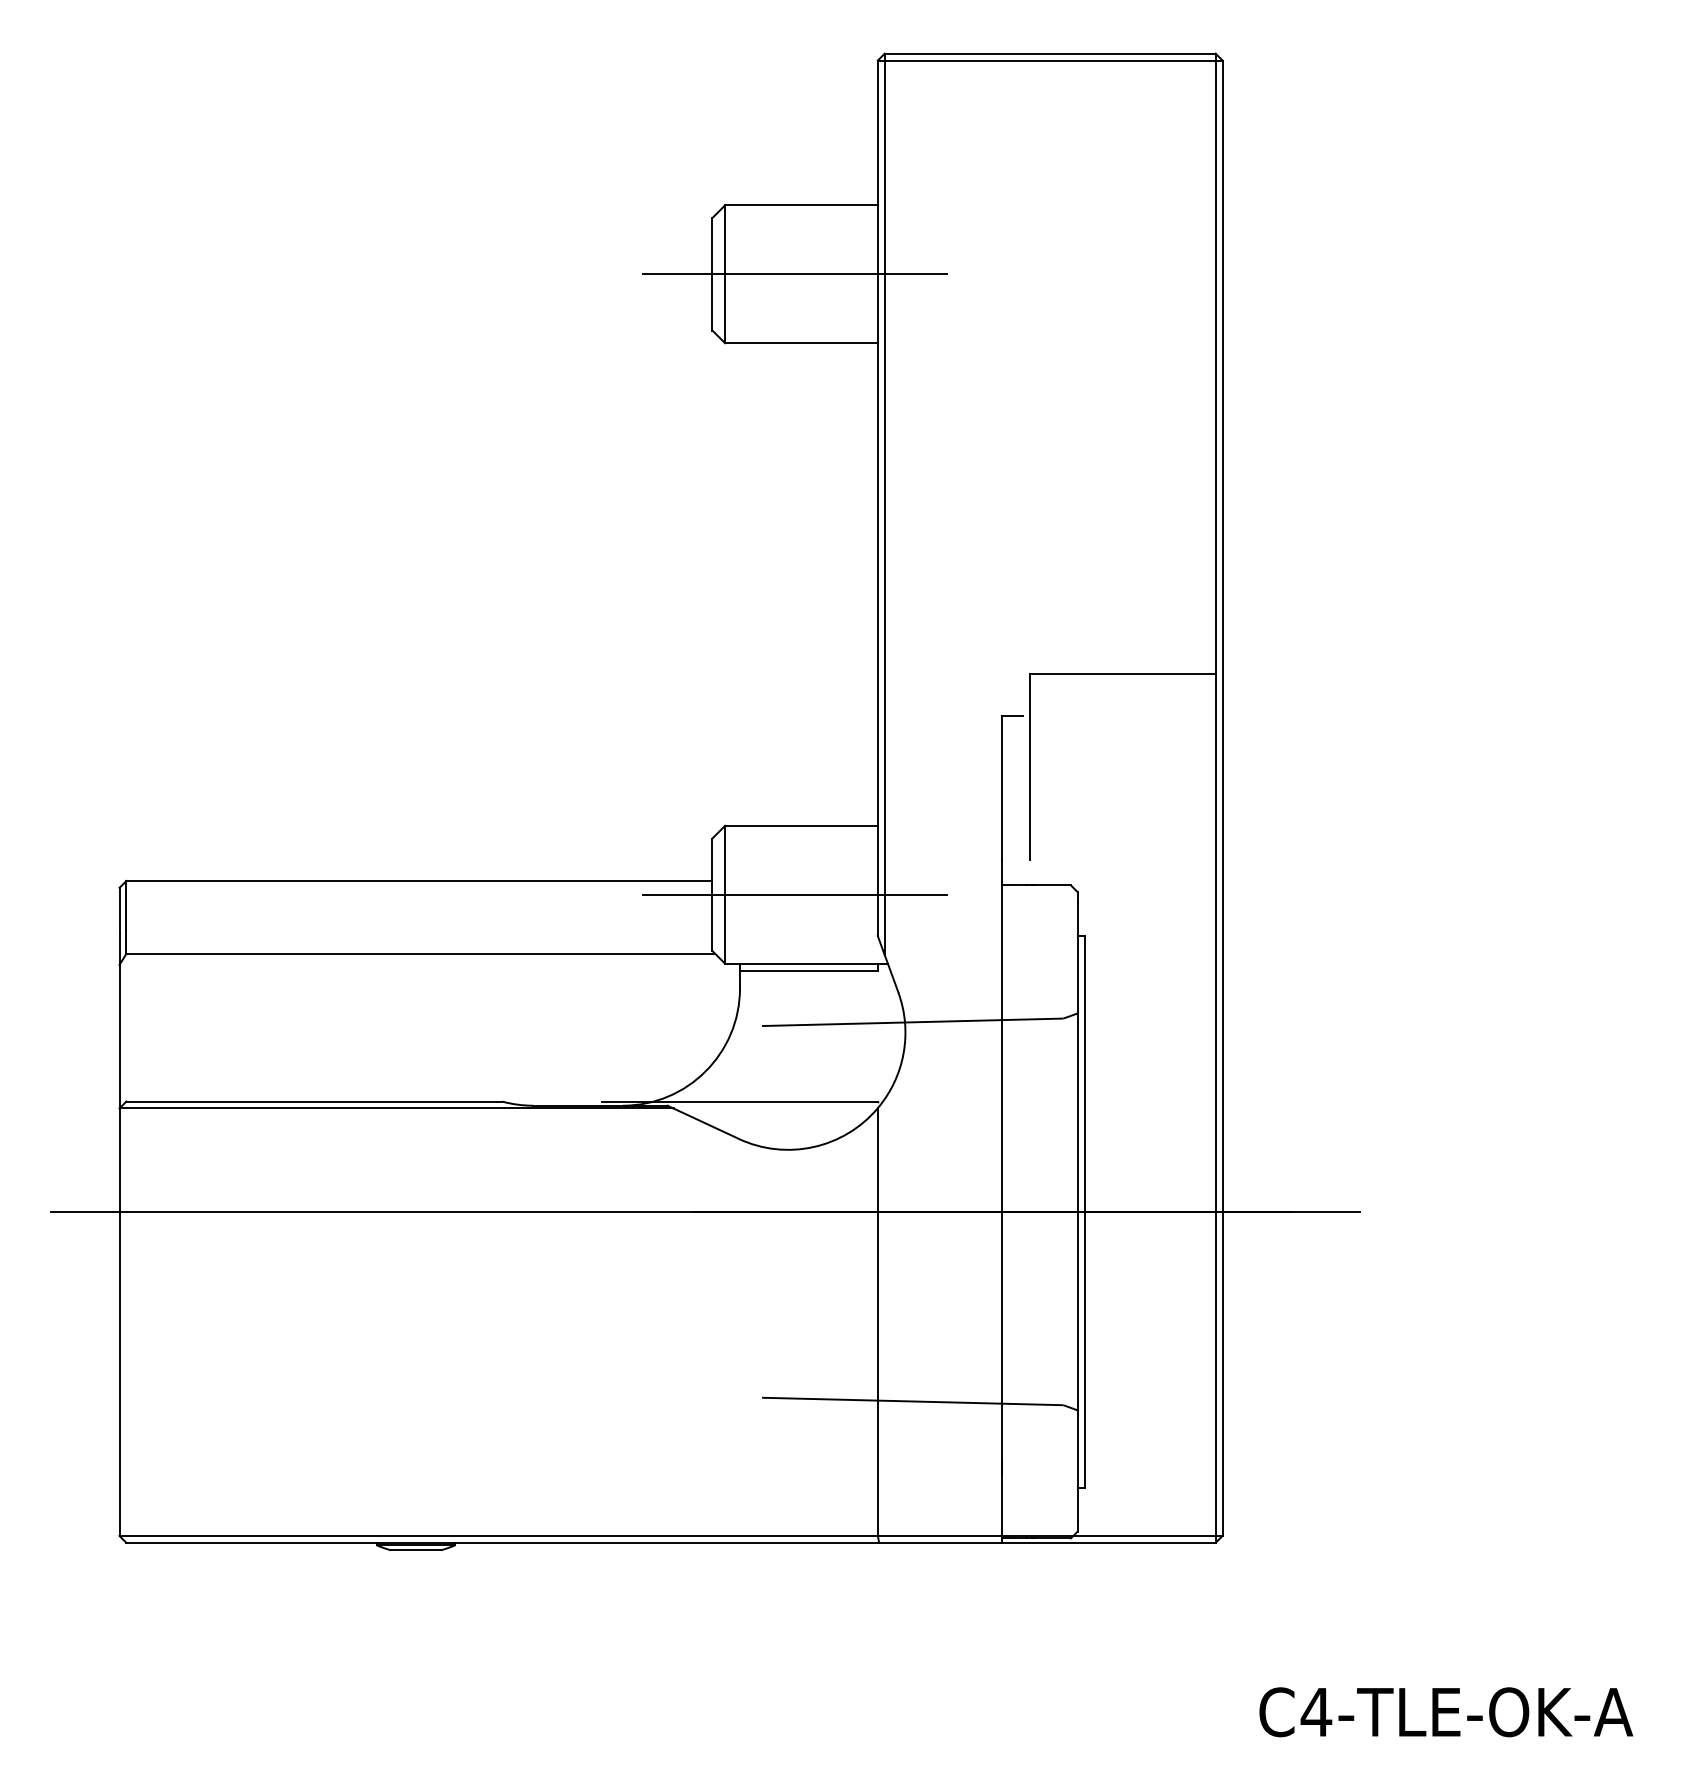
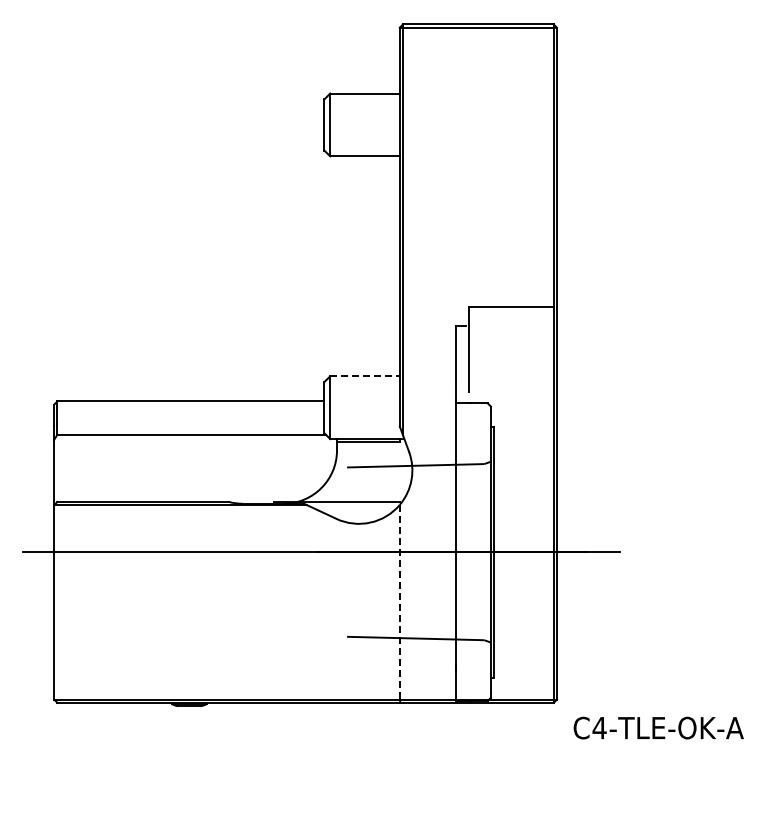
line: (795, 273) -> (362, 124), removed
line: (802, 826) -> (365, 376), solid -> dashed
line: (795, 894) -> (362, 407), removed
line: (877, 1322) -> (399, 602), solid -> dashed
text: (1445, 1710) -> (658, 727), moved

